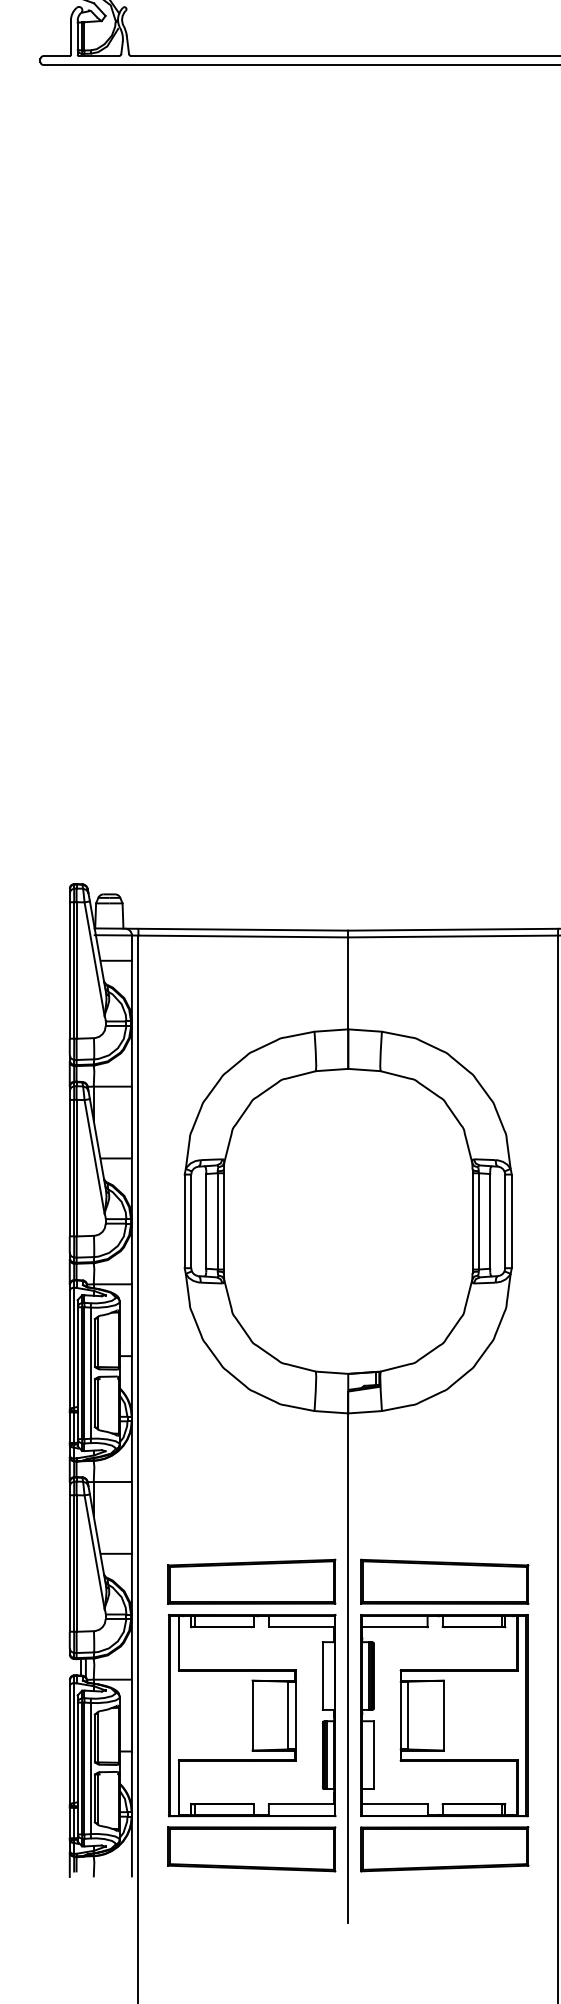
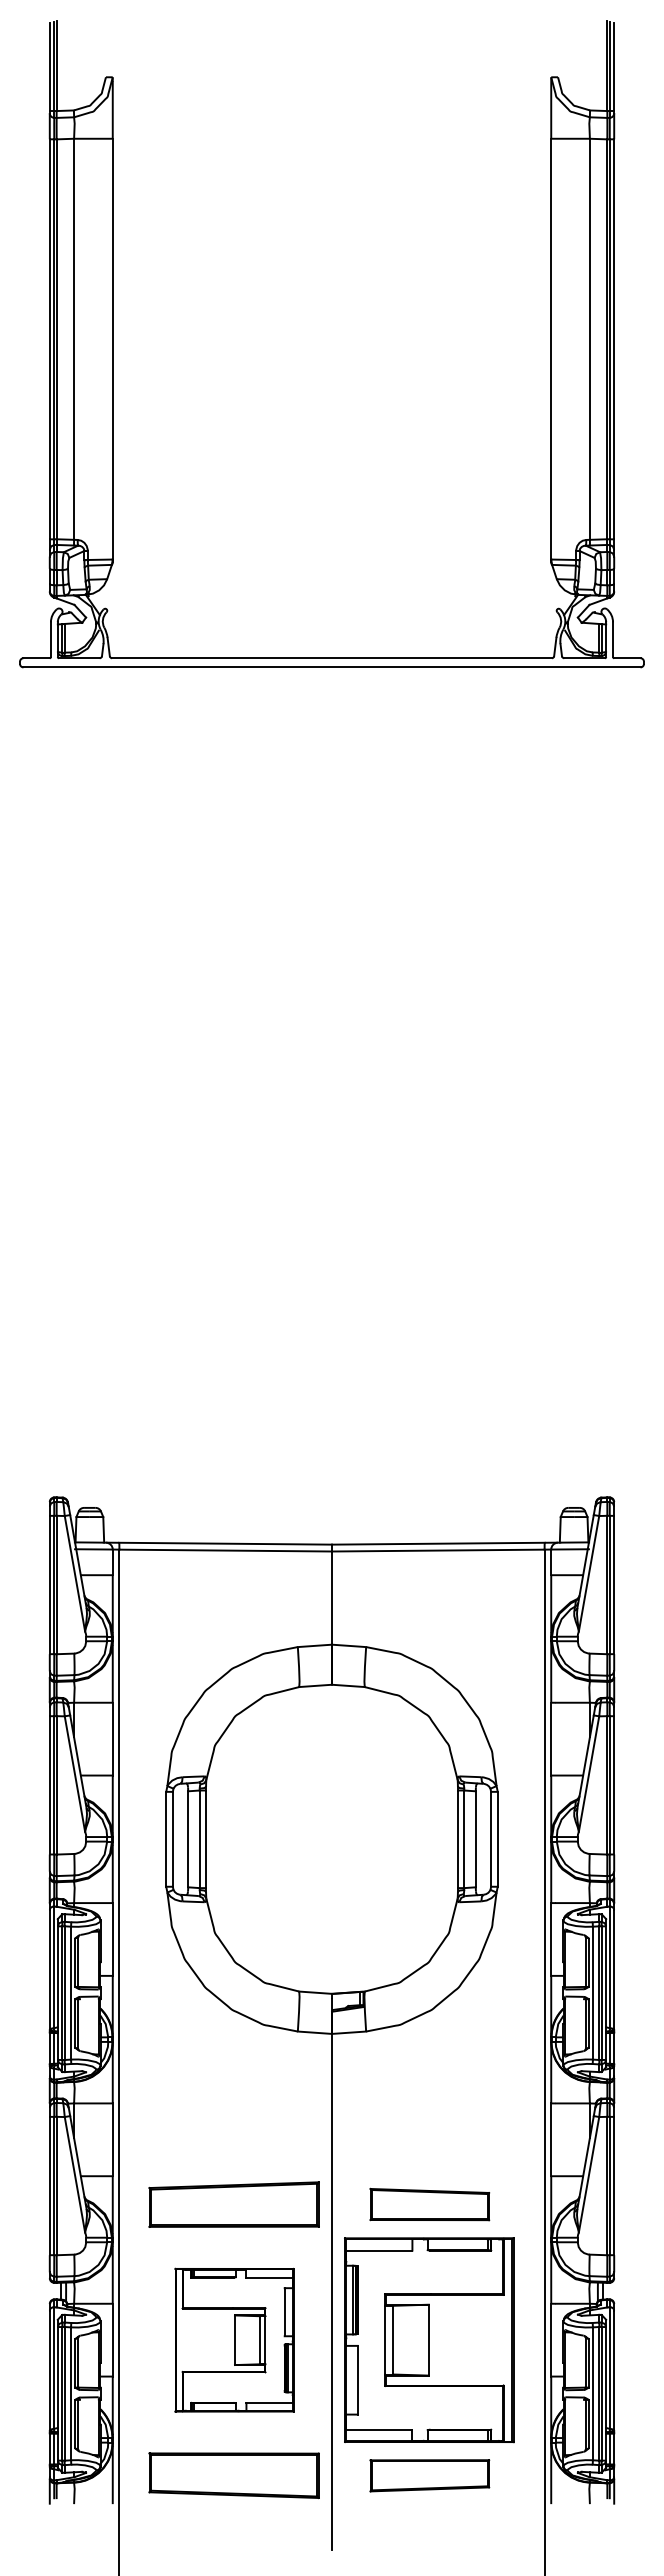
part: (444, 1581) -> (429, 2204), size x0.7
part: (252, 1715) -> (234, 2340), size x0.7
part: (444, 1849) -> (429, 2475), size x0.7

